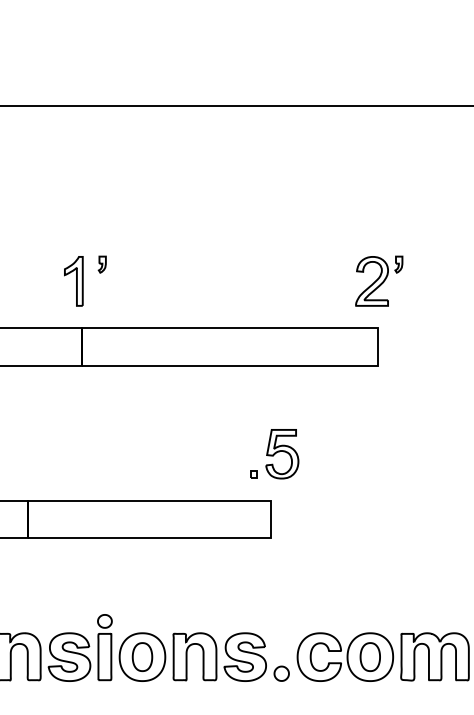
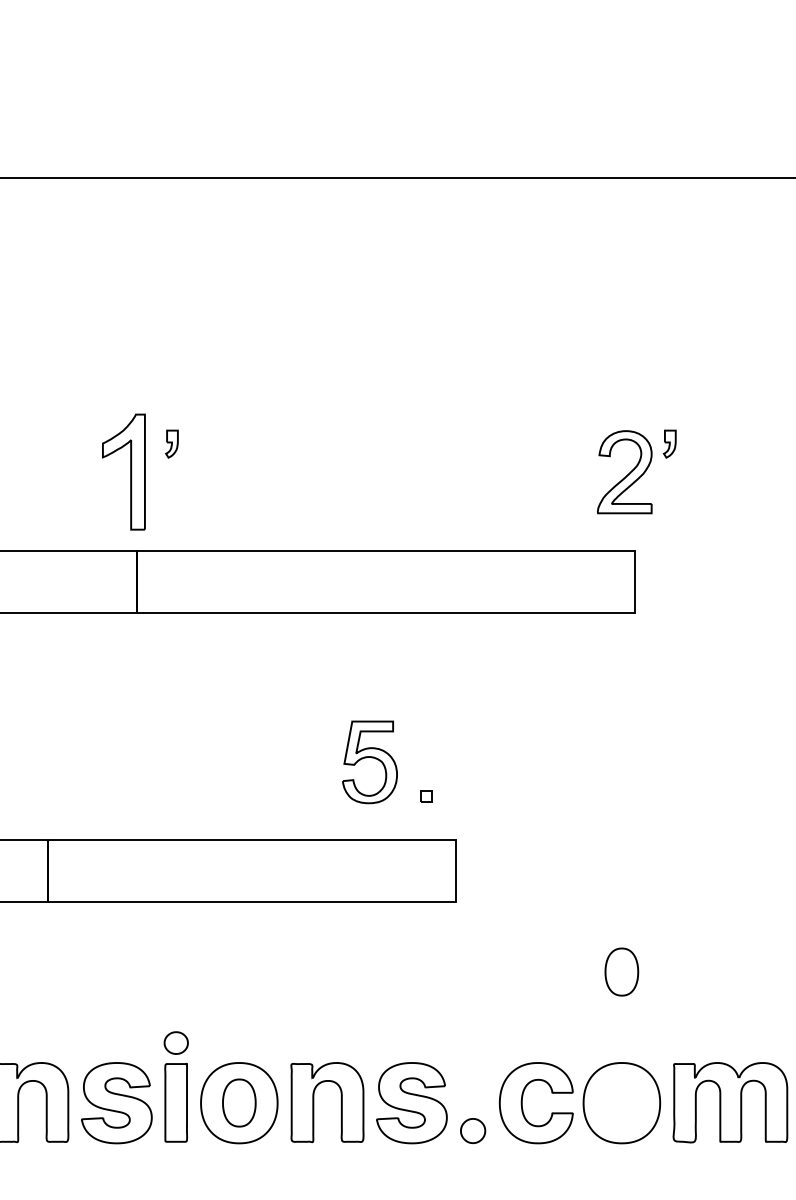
part: (73, 281) -> (123, 472), size x1.4
part: (282, 454) -> (370, 762), moved
part: (369, 656) -> (620, 971), moved

